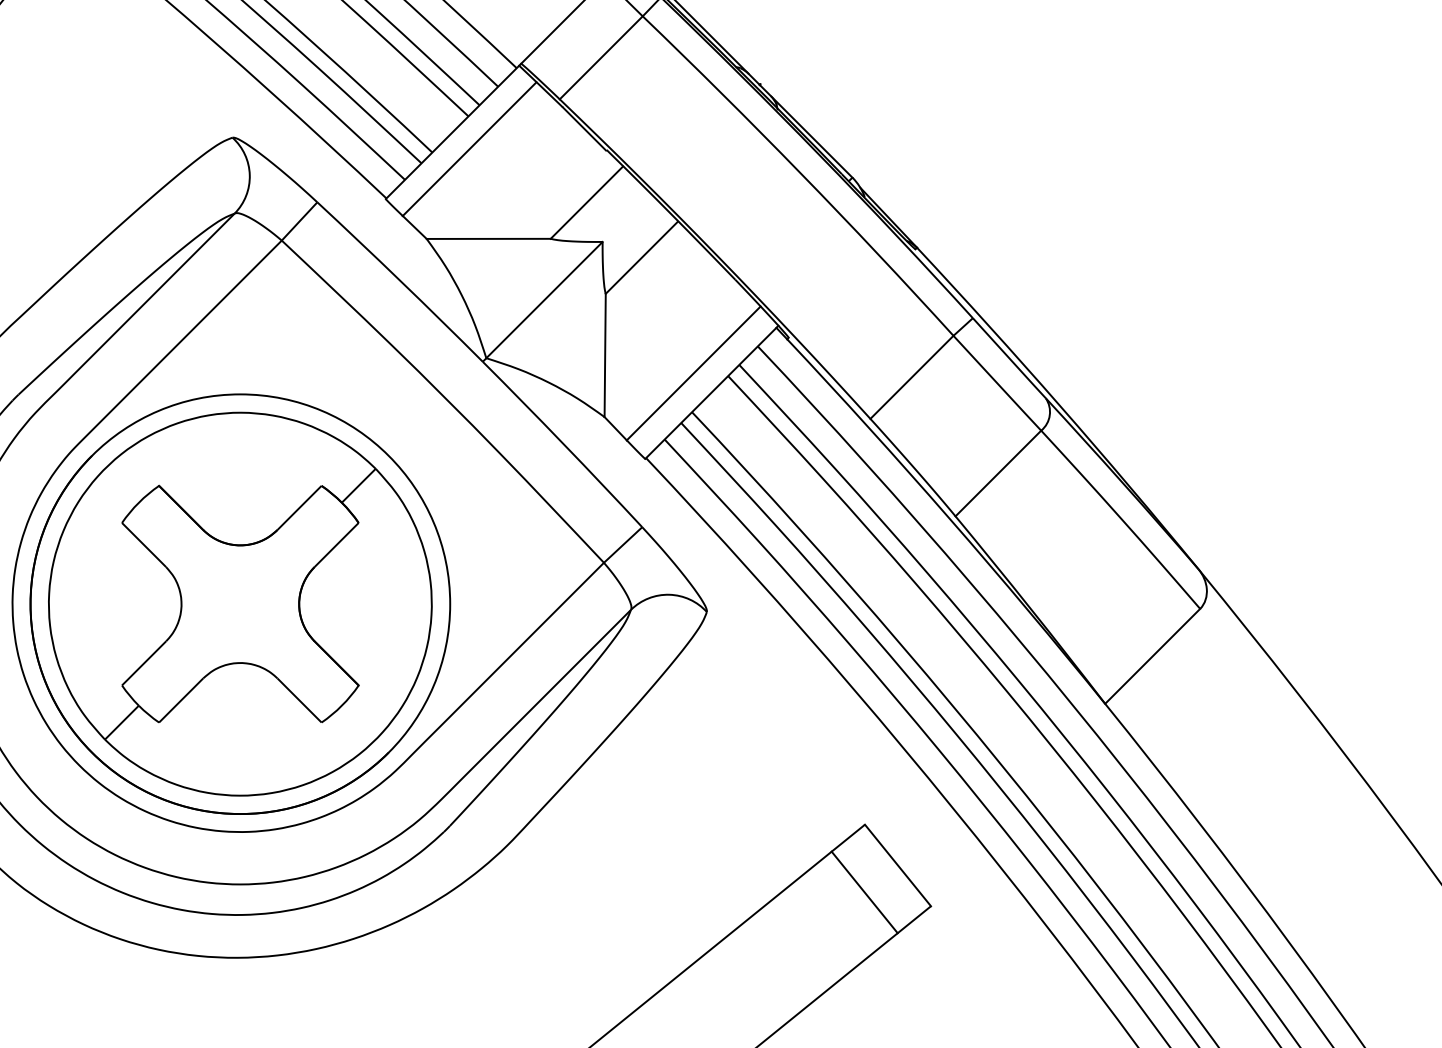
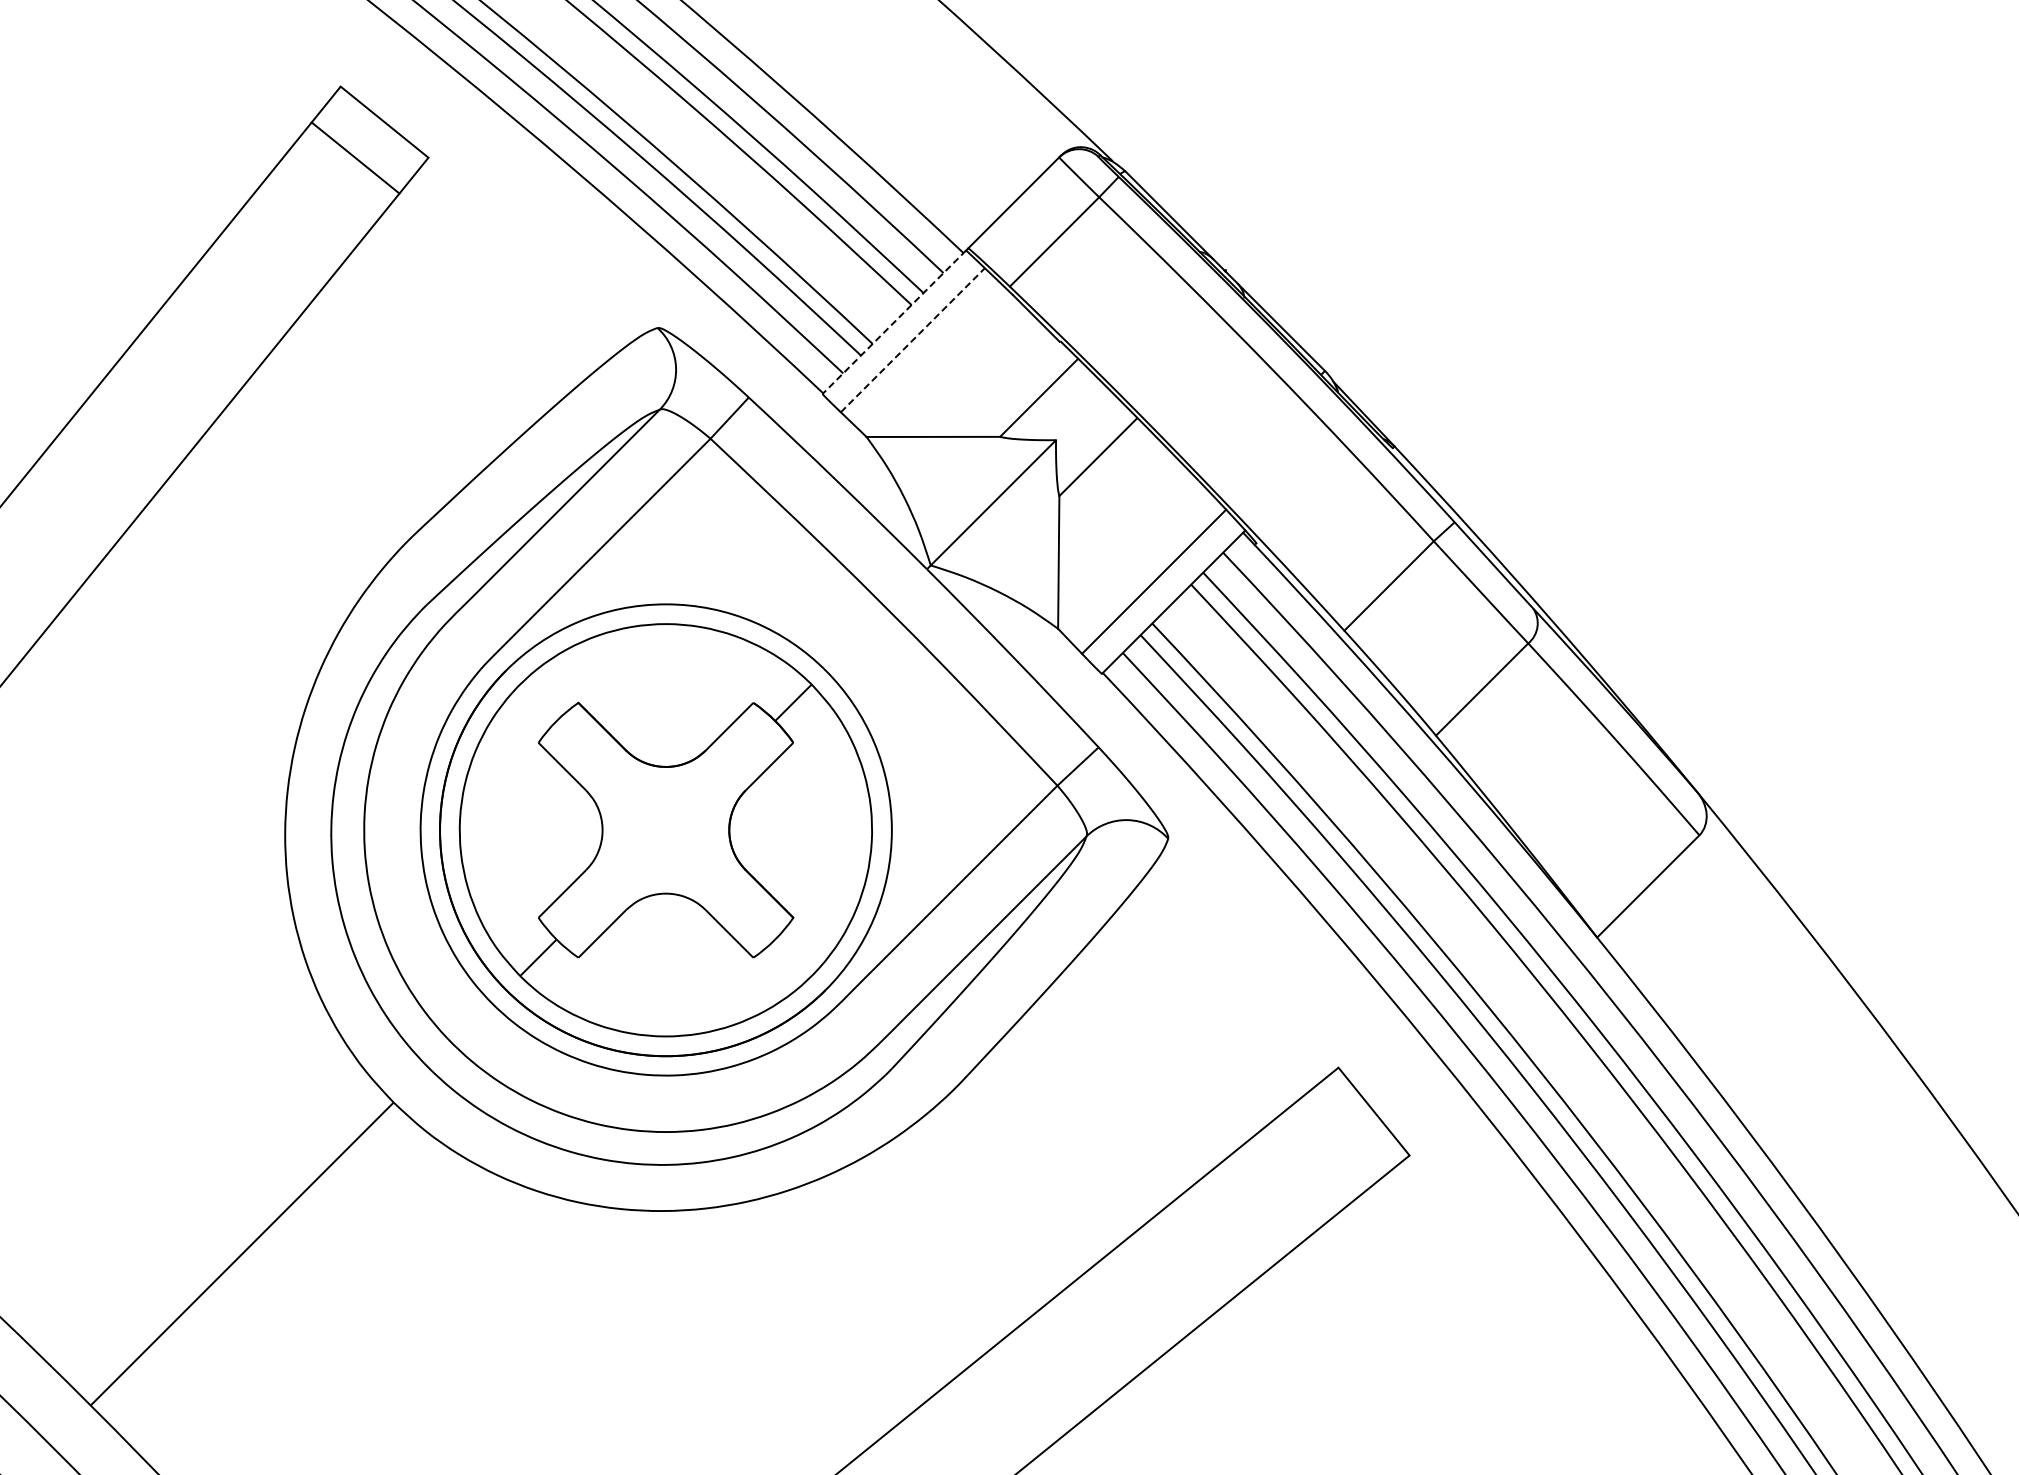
line: (452, 132) -> (894, 322), solid -> dashed
line: (469, 149) -> (912, 340), solid -> dashed
line: (864, 892) -> (1337, 1140), removed

